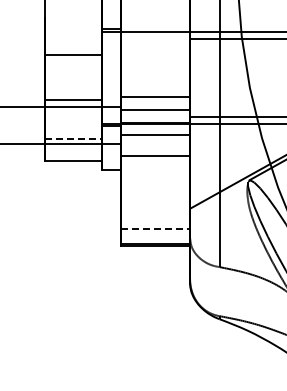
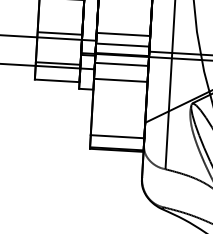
line: (73, 138) -> (58, 63), dashed -> solid
line: (155, 228) -> (117, 136), dashed -> solid

